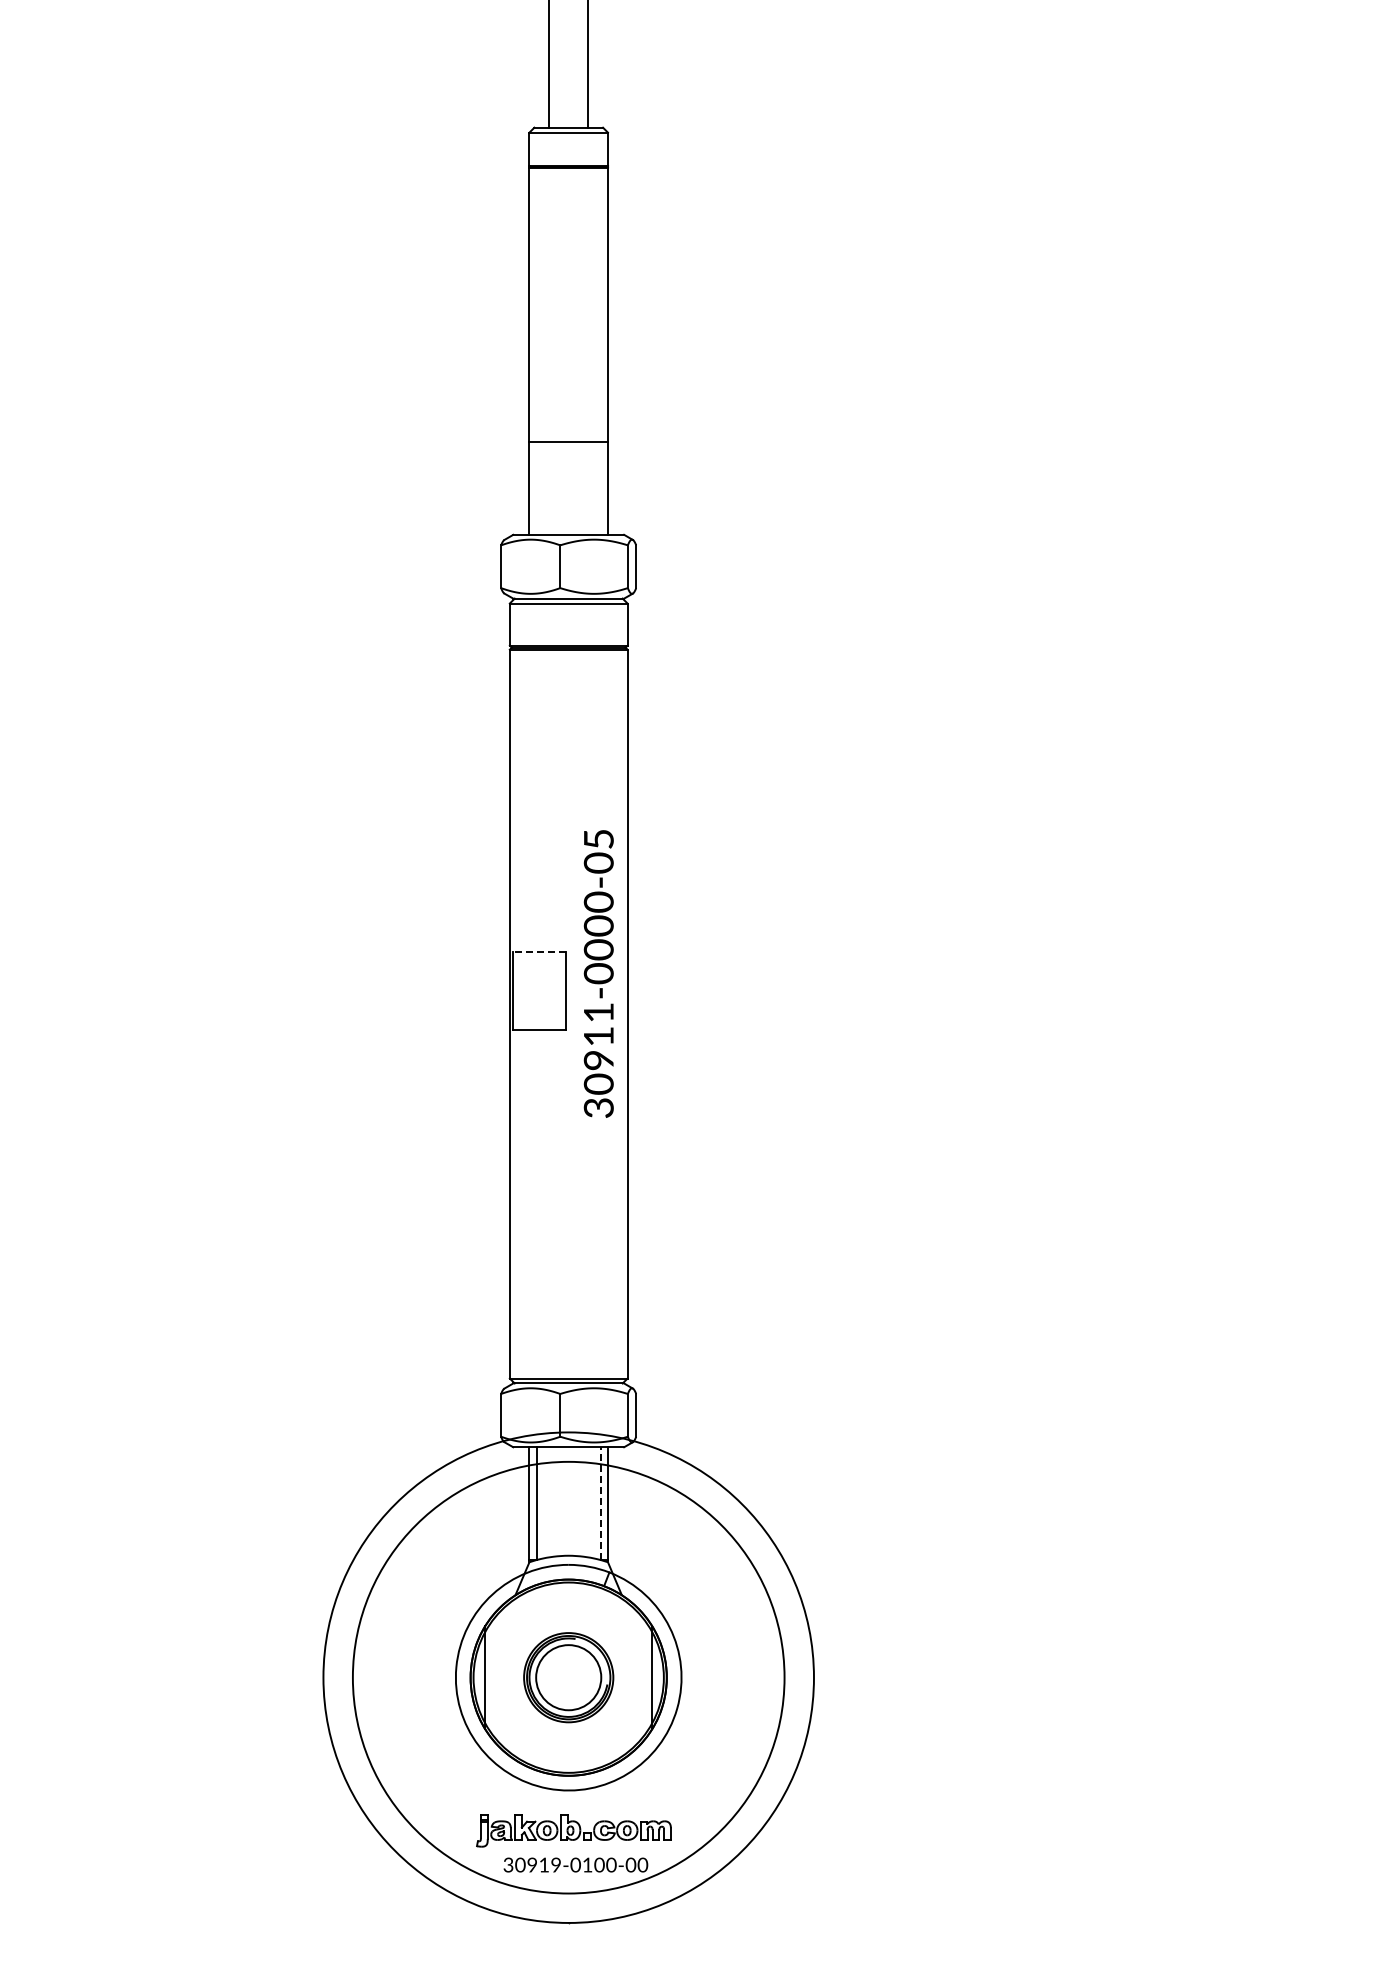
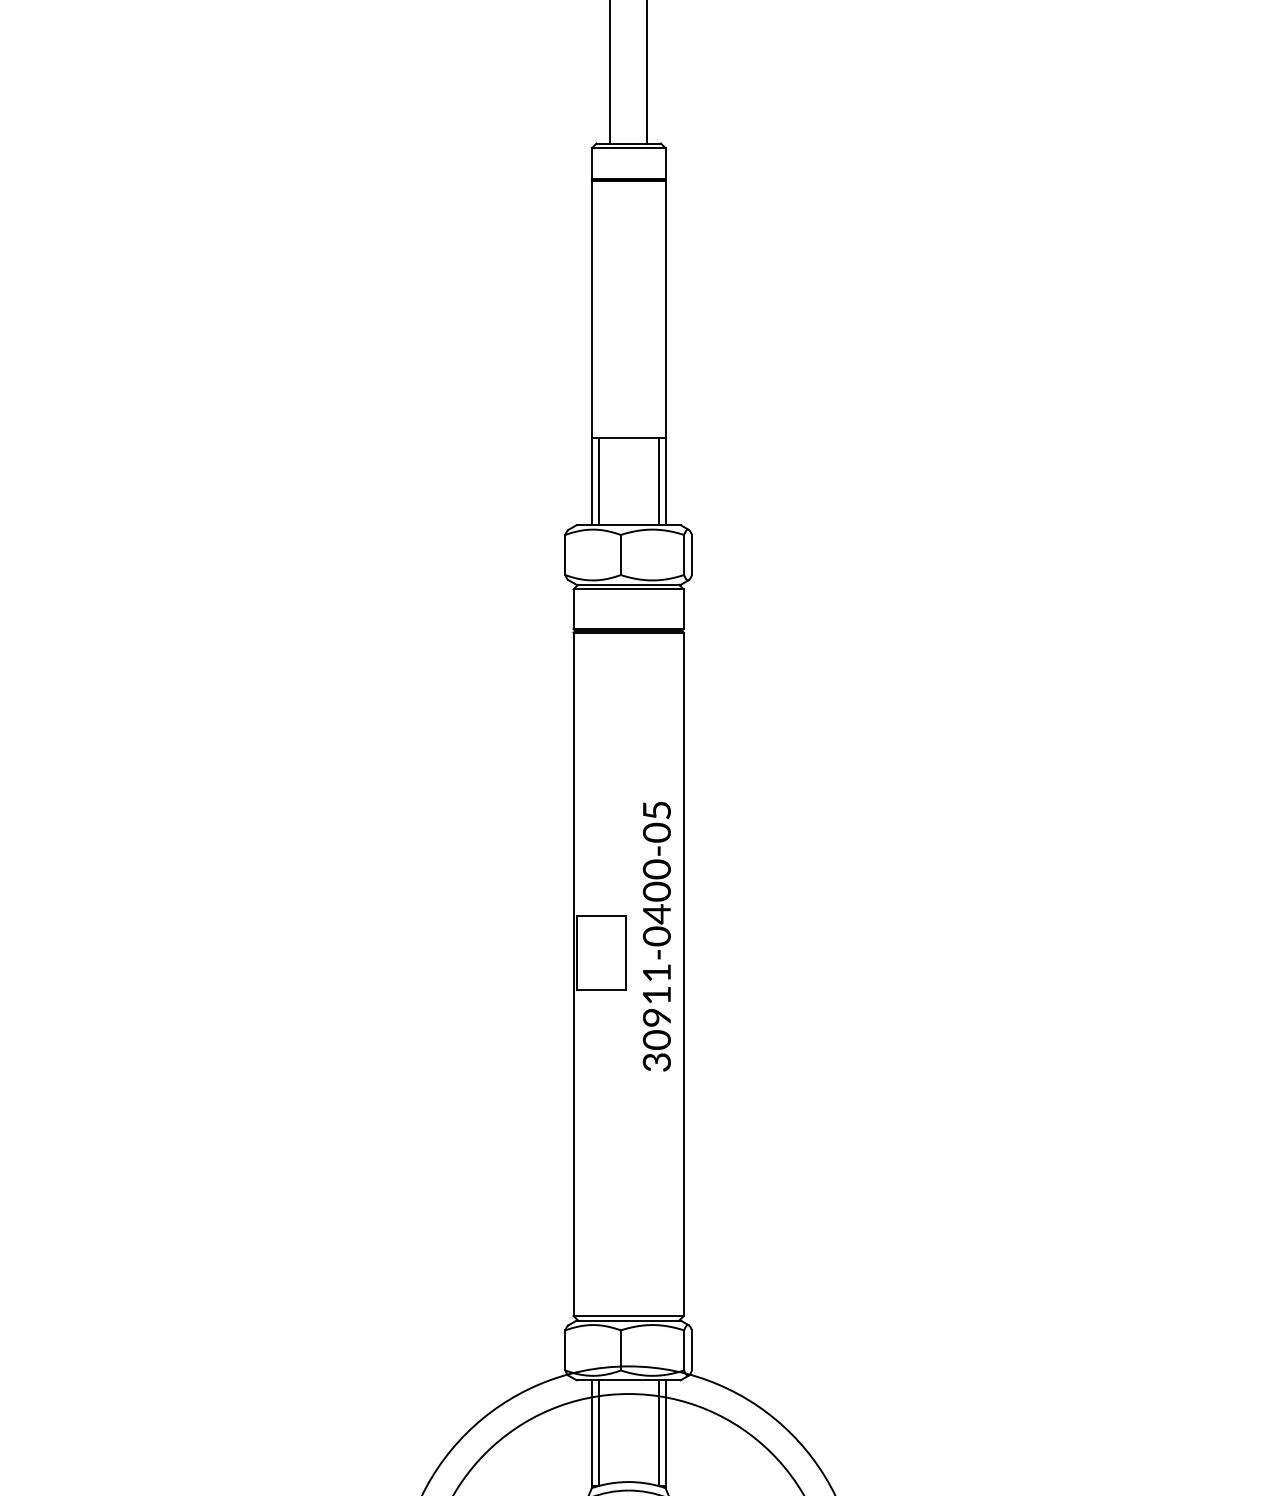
line: (536, 487) -> (598, 480), added
line: (600, 487) -> (658, 480), added
text: (598, 950) -> (656, 914), 30911-0000-05 -> 30911-0400-05
line: (538, 951) -> (600, 915), dashed -> solid
line: (600, 1503) -> (658, 1433), dashed -> solid

